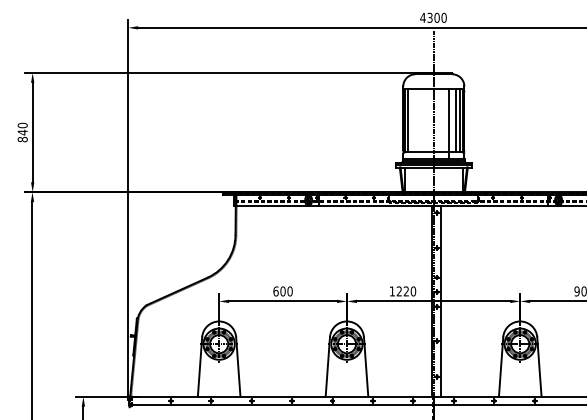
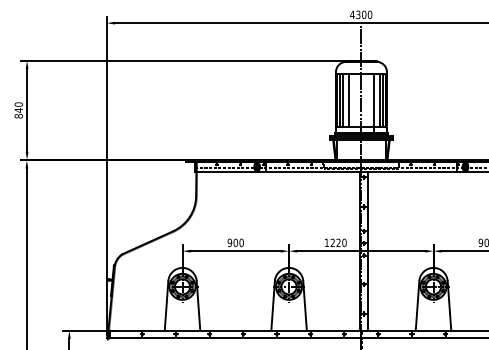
line: (411, 120) -> (342, 100), added
line: (418, 120) -> (348, 100), added
text: (275, 291) -> (229, 242), 600 -> 900

